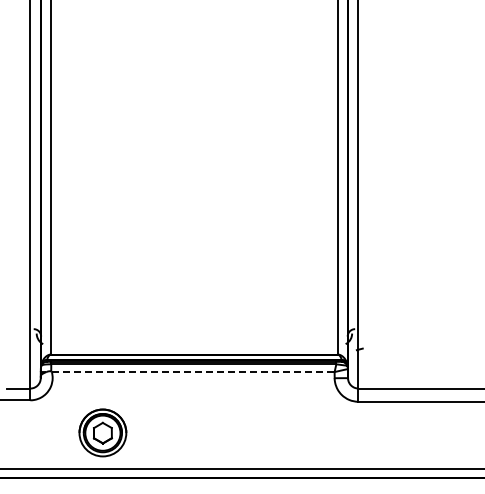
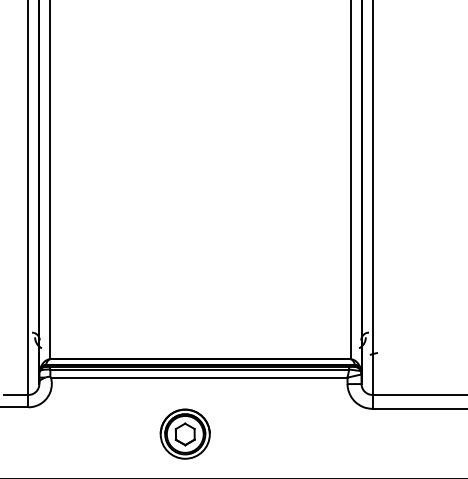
line: (193, 372) -> (199, 378), dashed -> solid
part: (102, 432) -> (184, 433), moved

